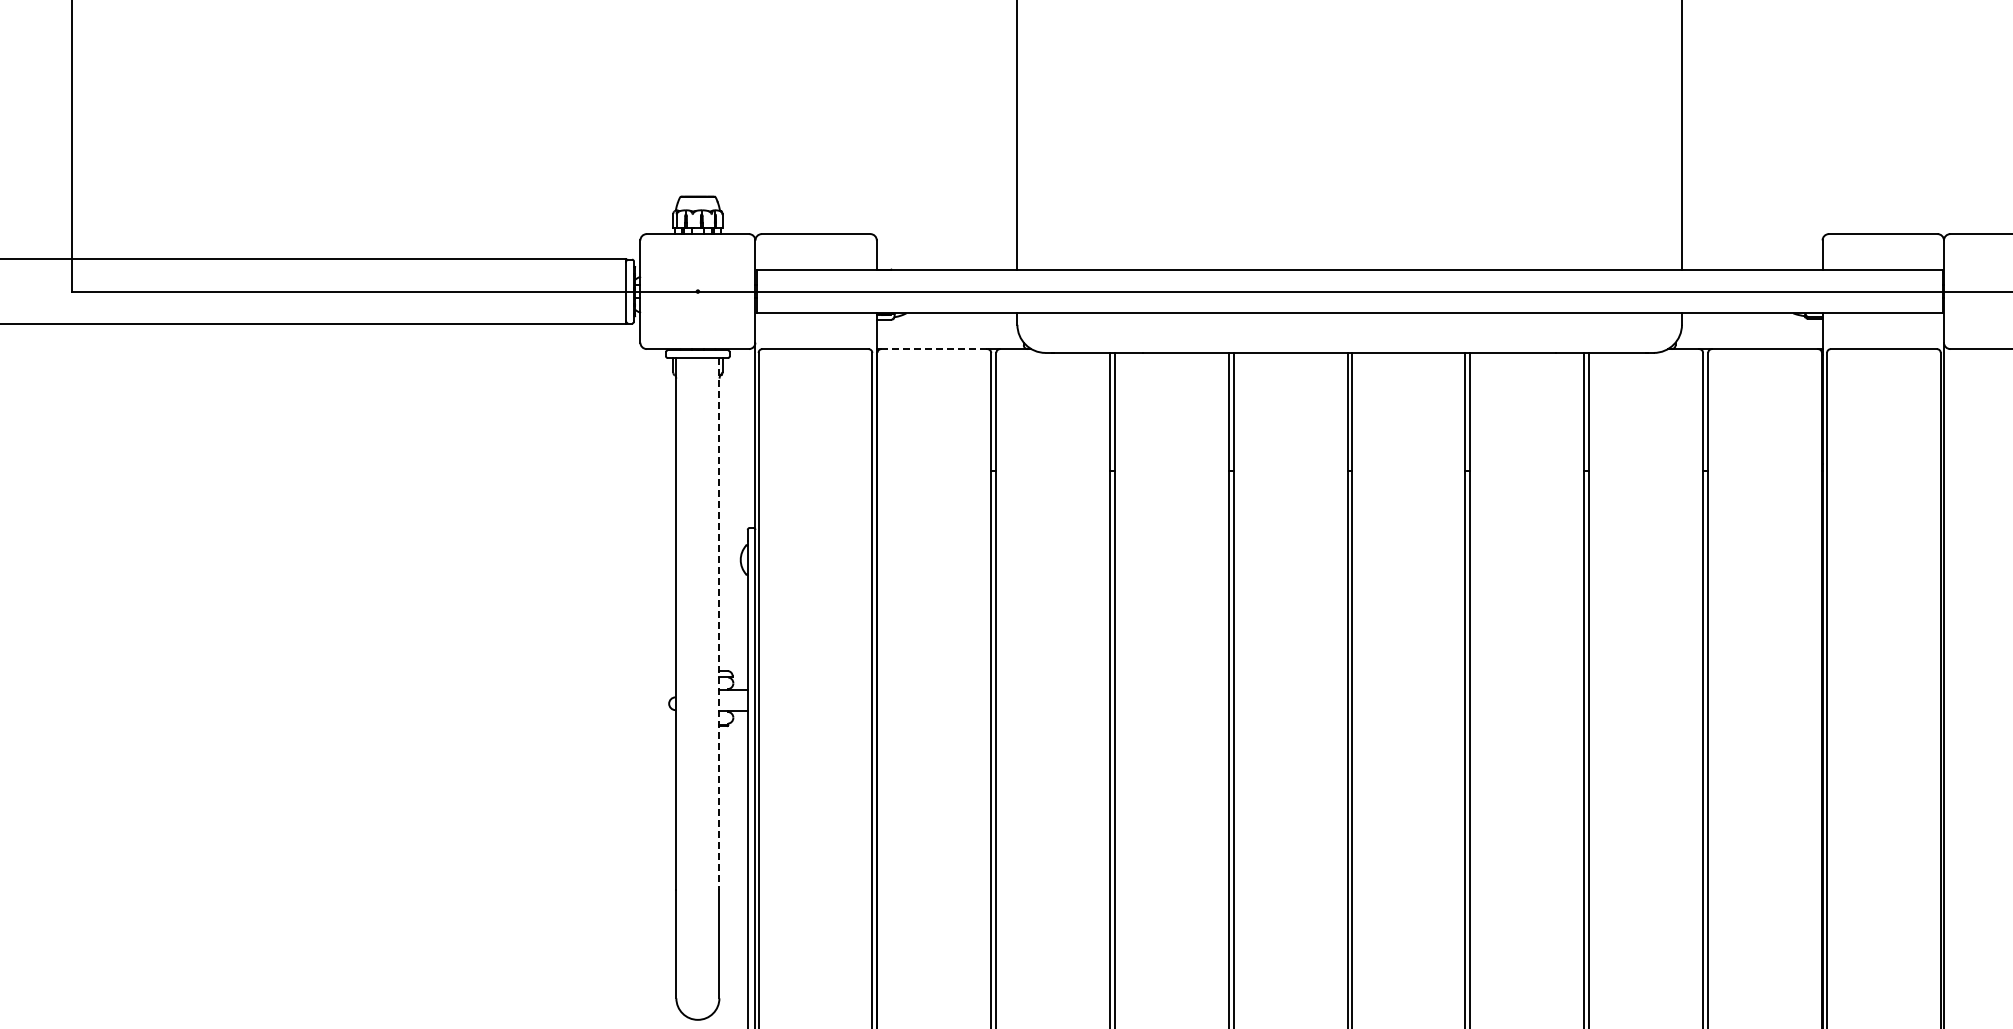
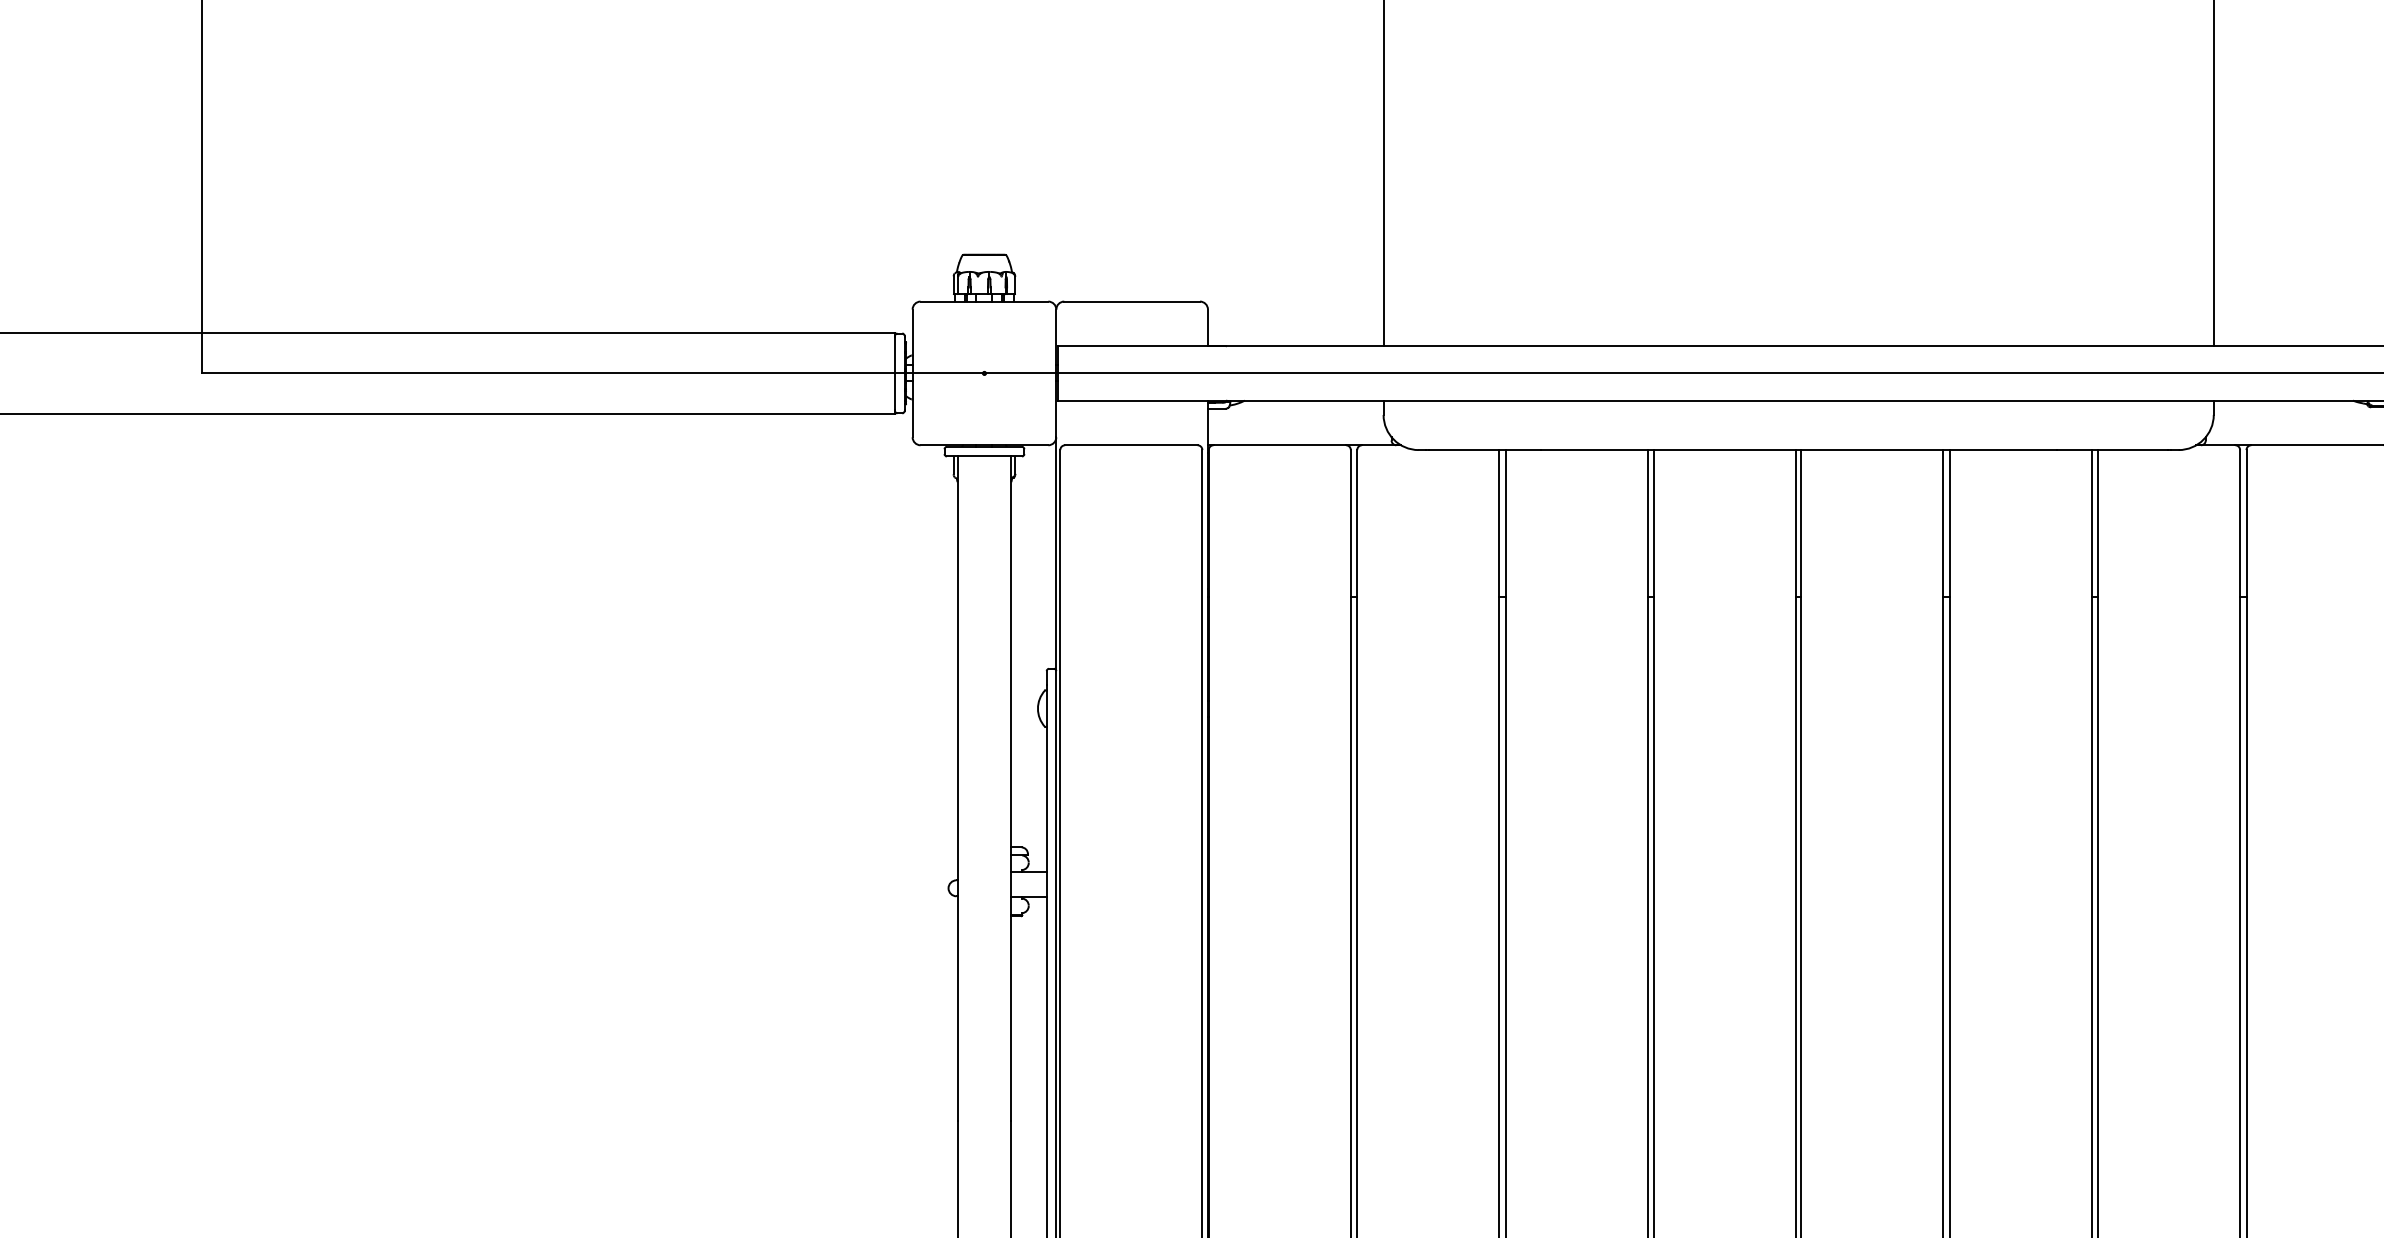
line: (933, 349) -> (1278, 445), dashed -> solid
line: (719, 623) -> (1011, 788), dashed -> solid

